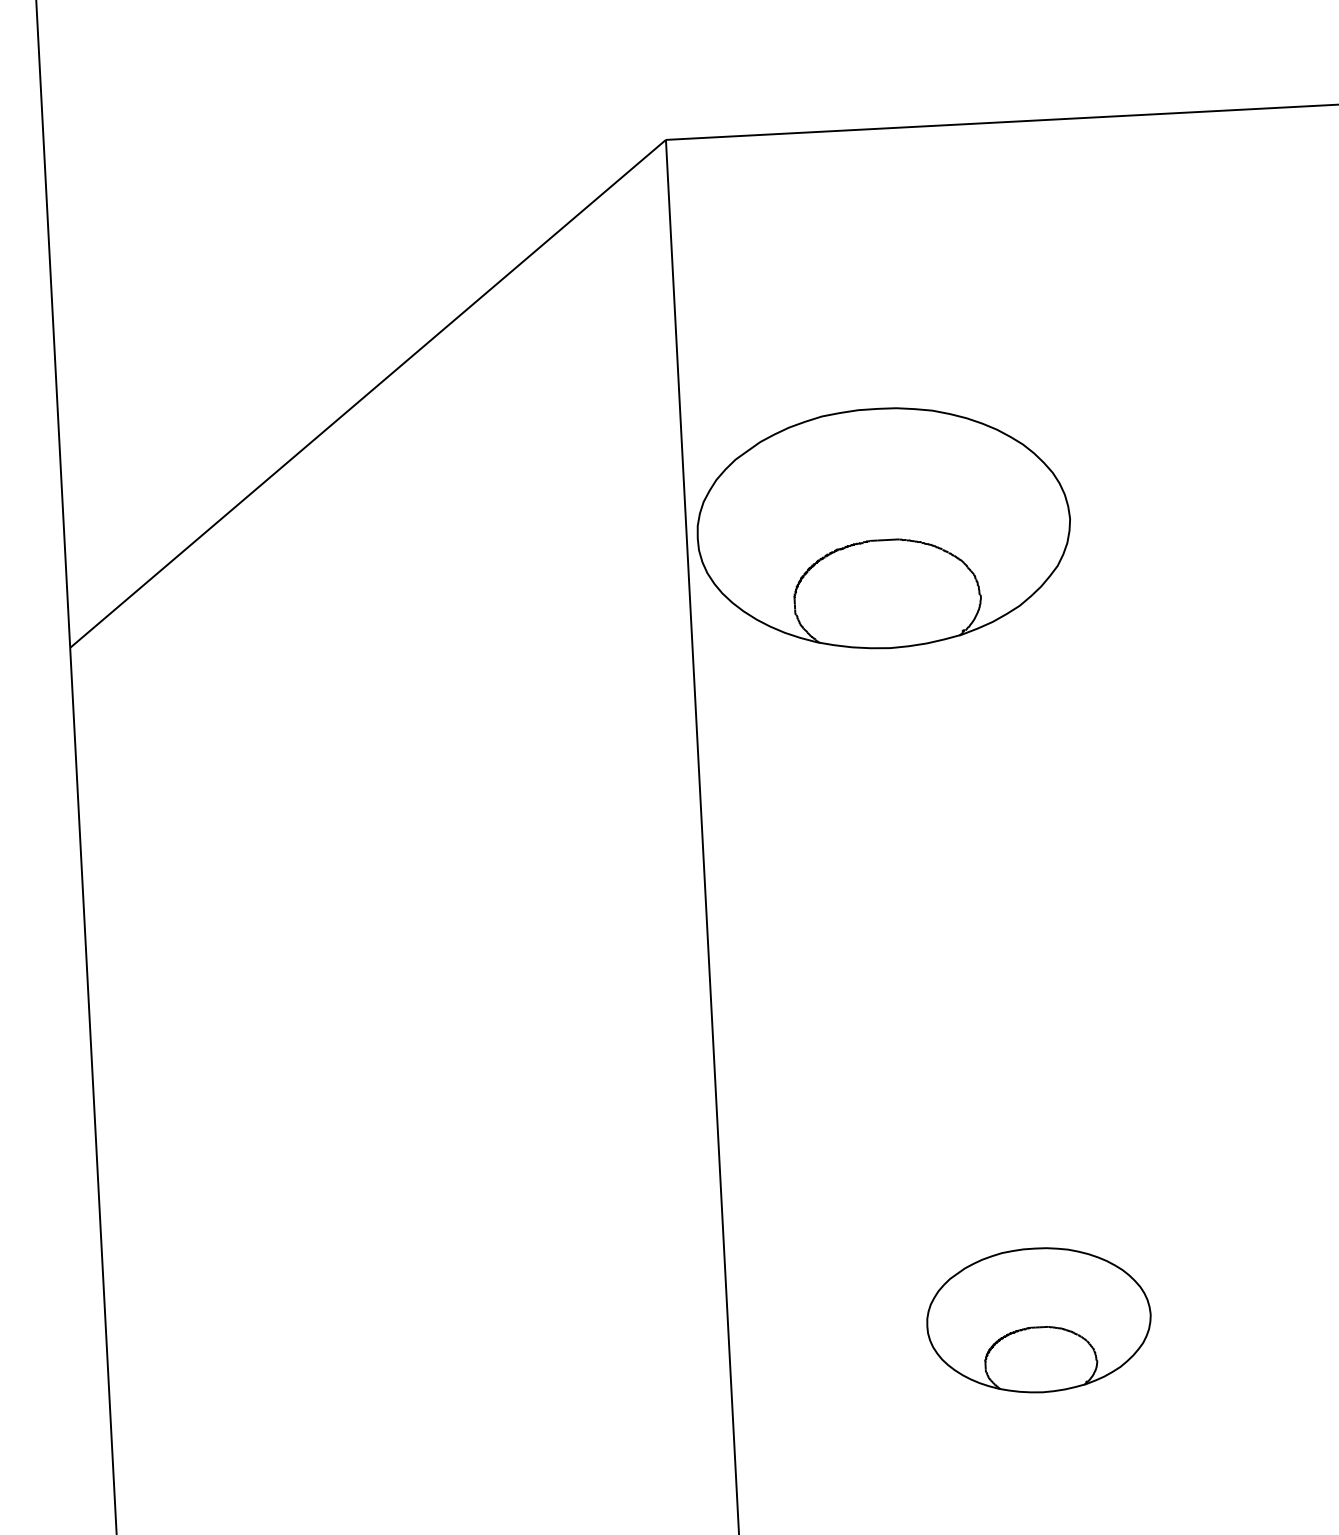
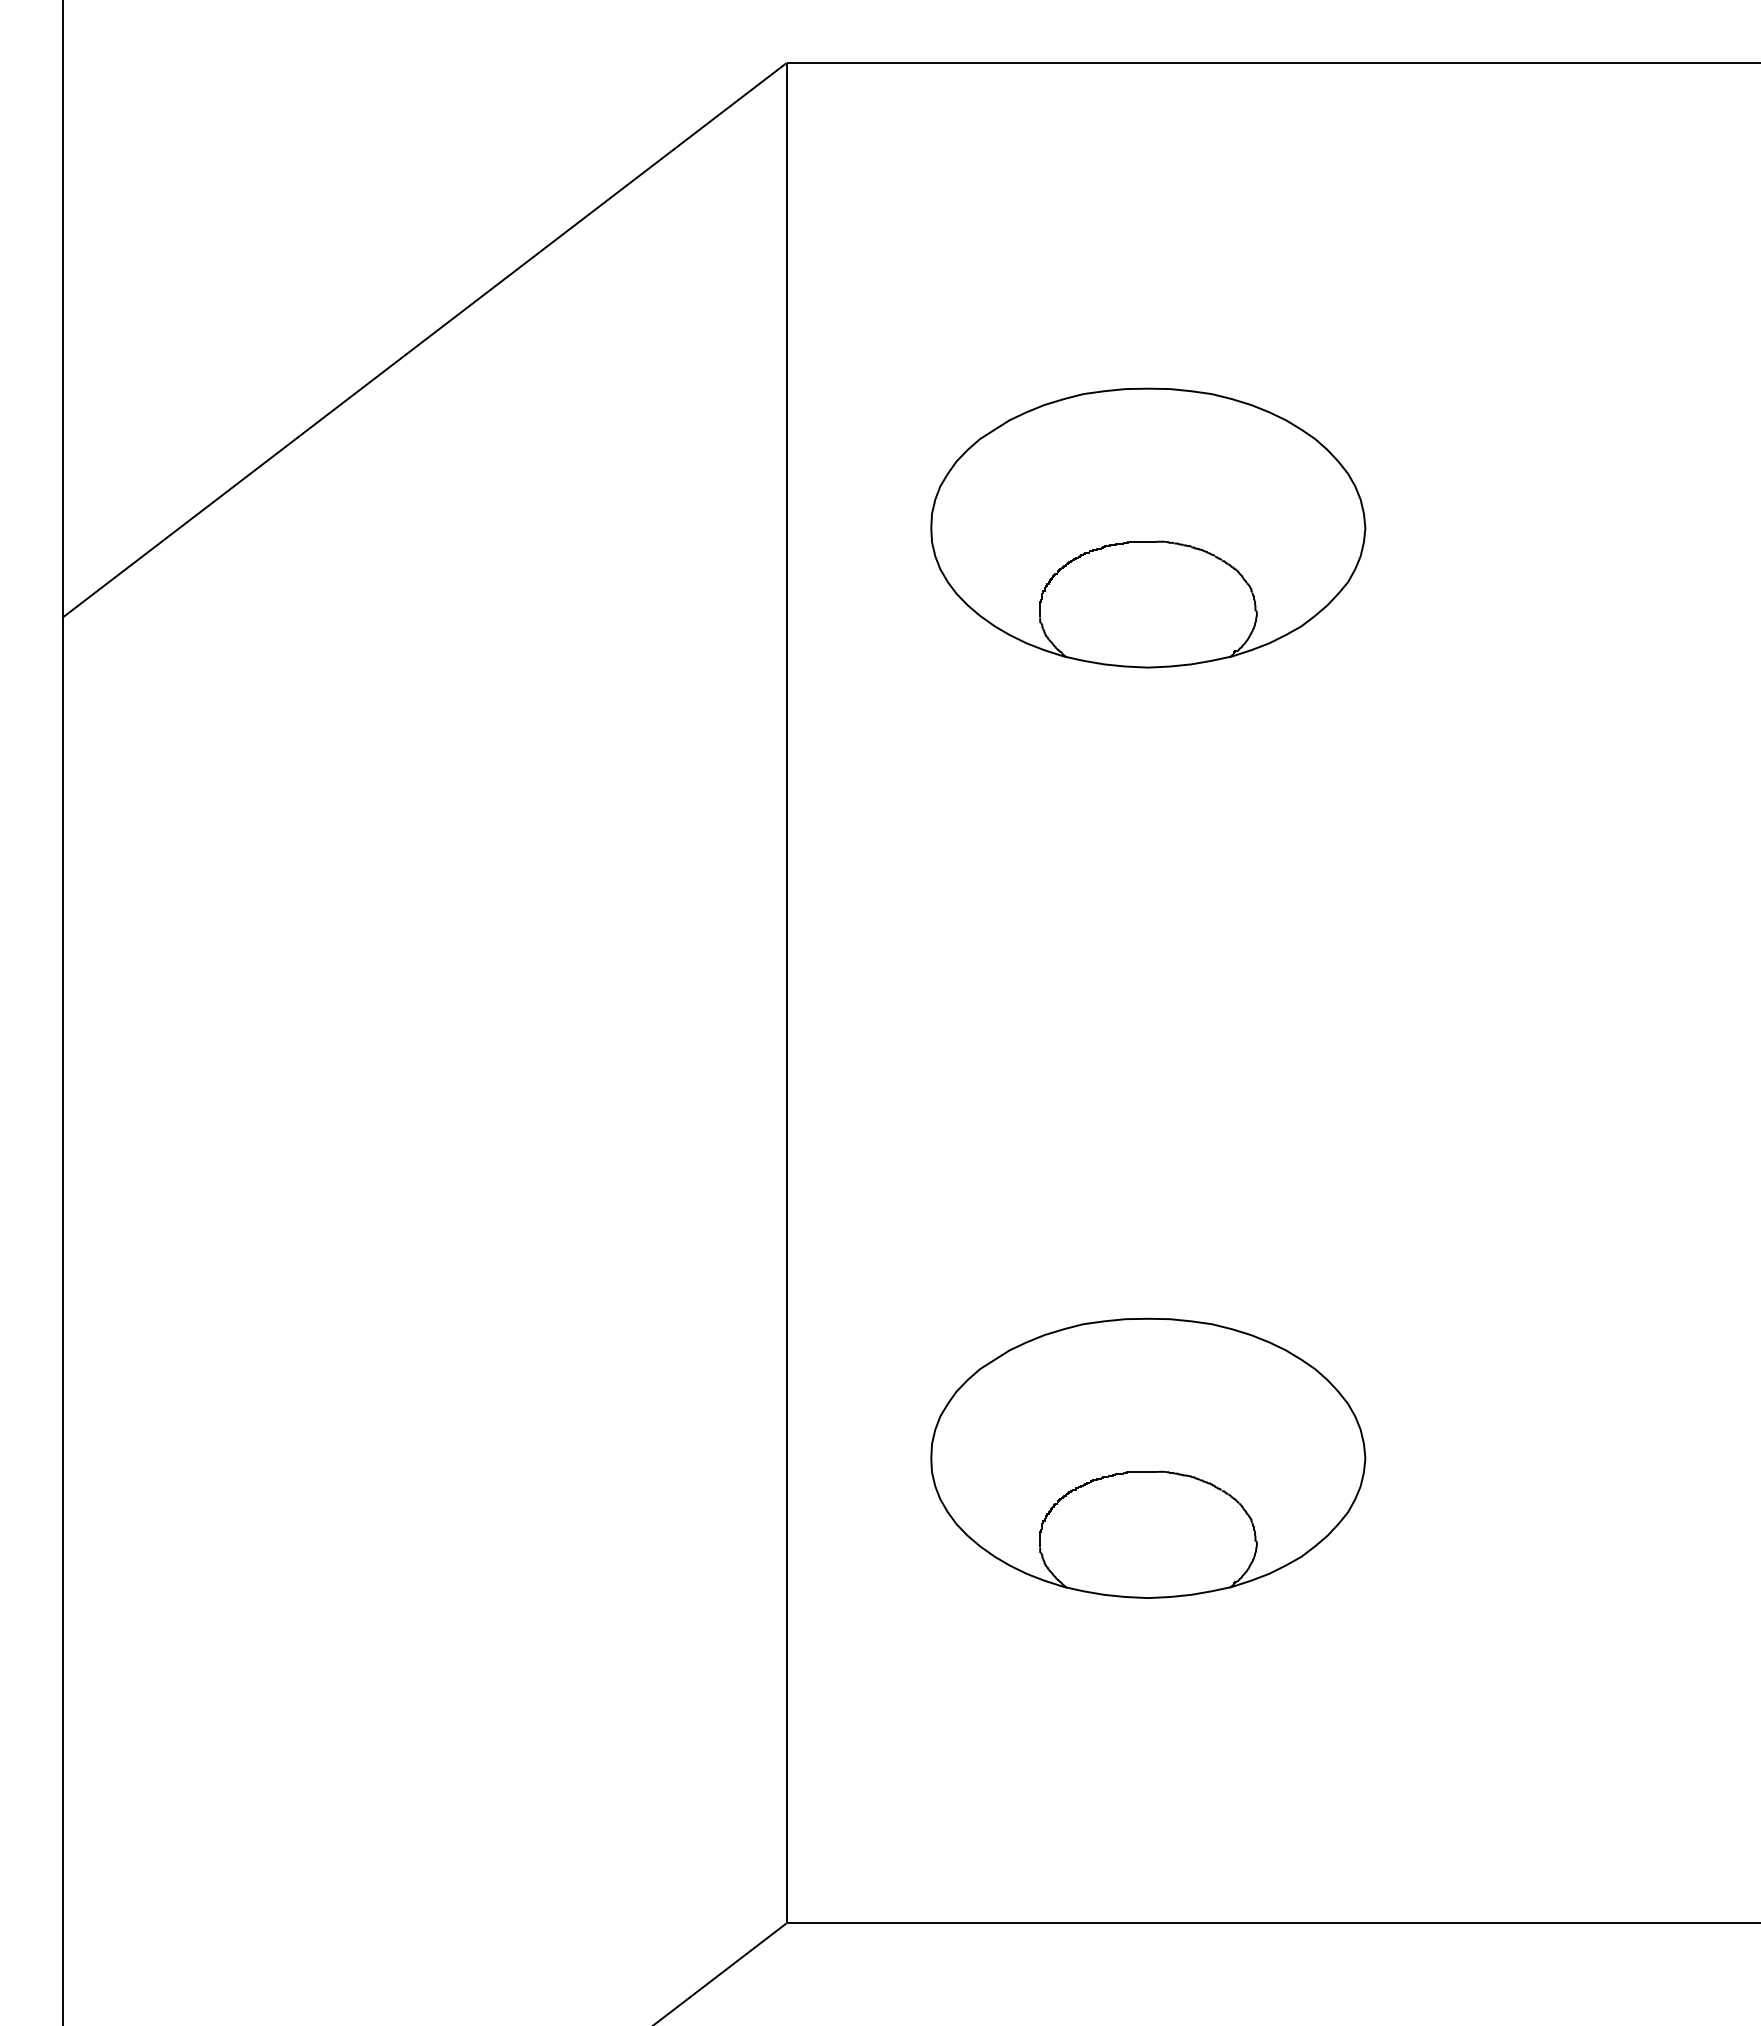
part: (884, 527) -> (1148, 527), moved
part: (1039, 1319) -> (1148, 1457), size x1.67

